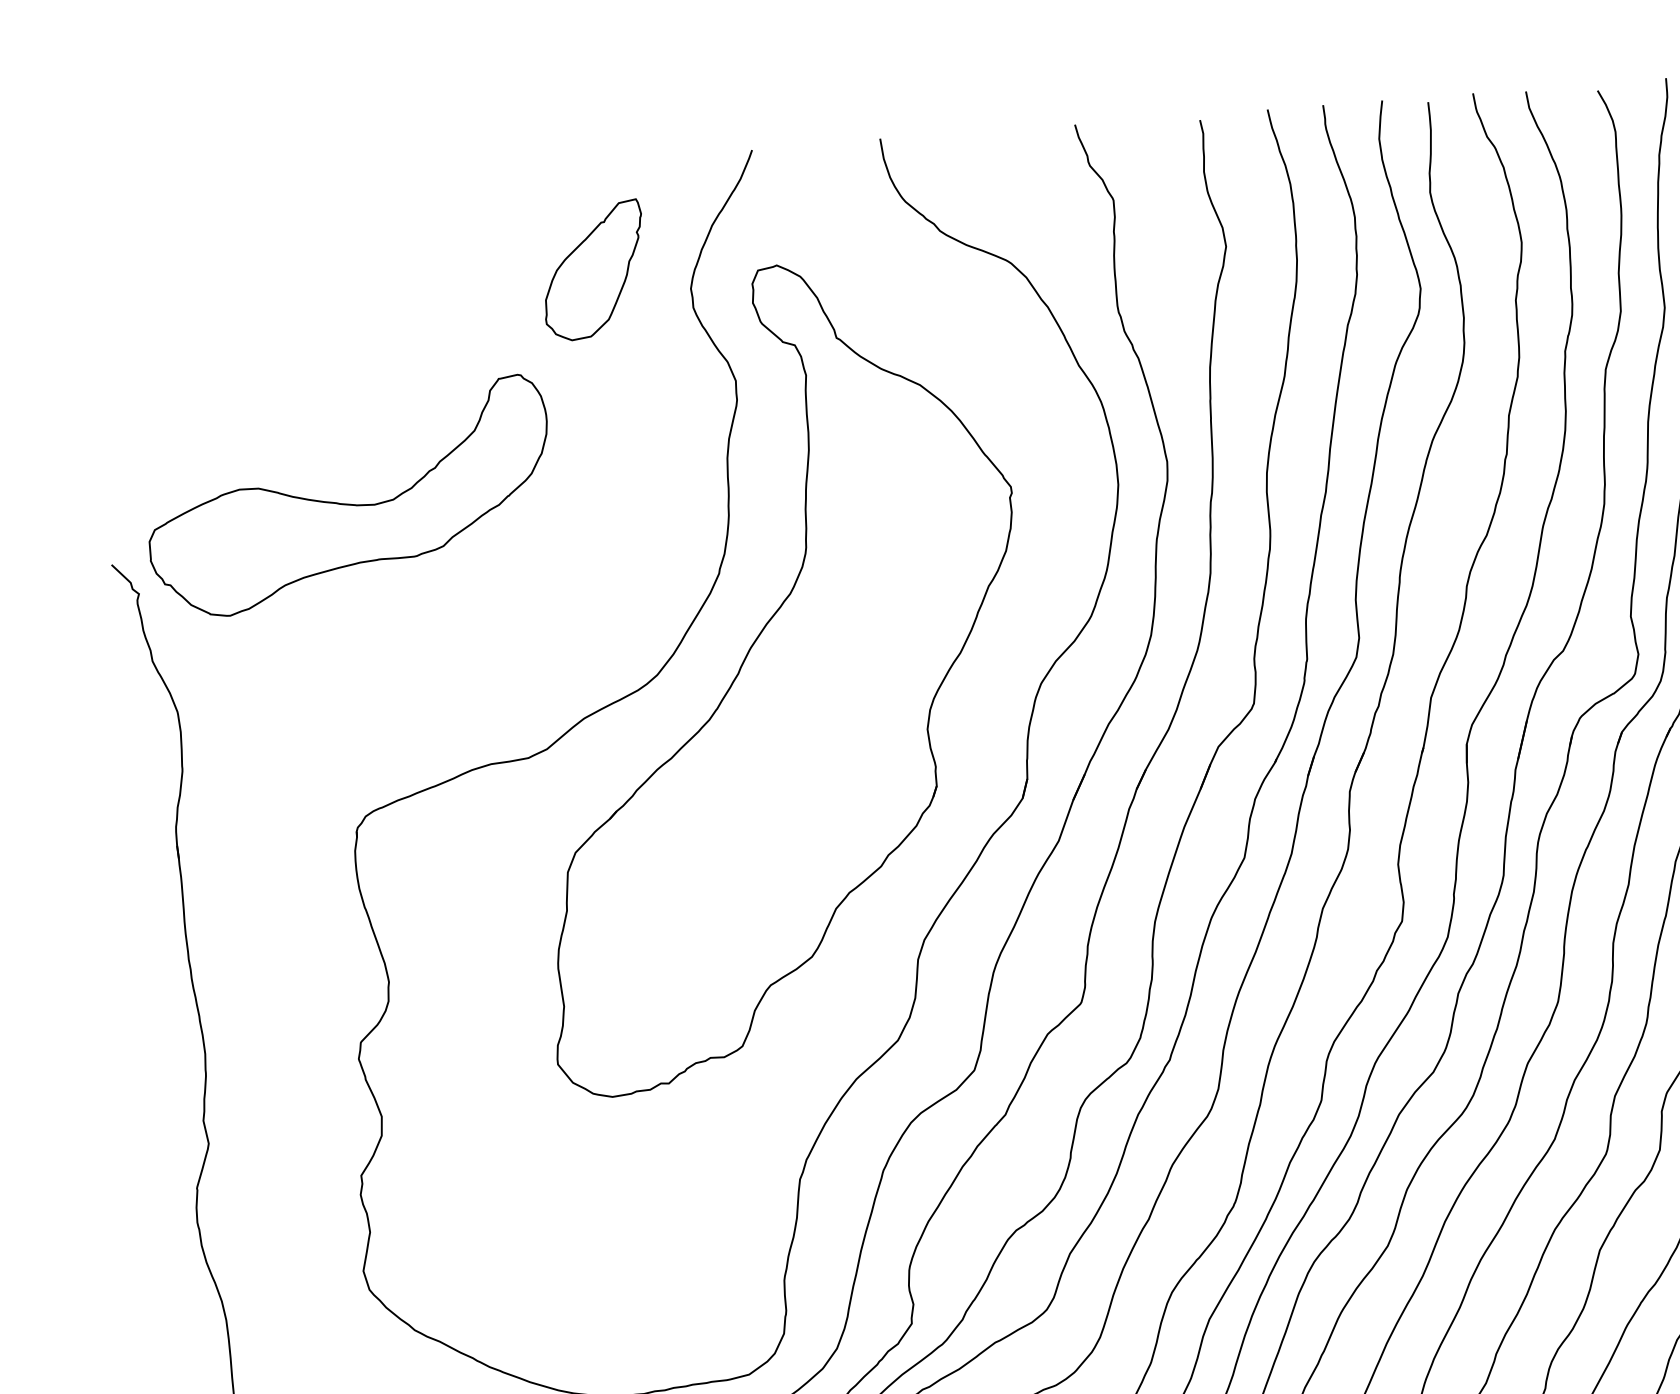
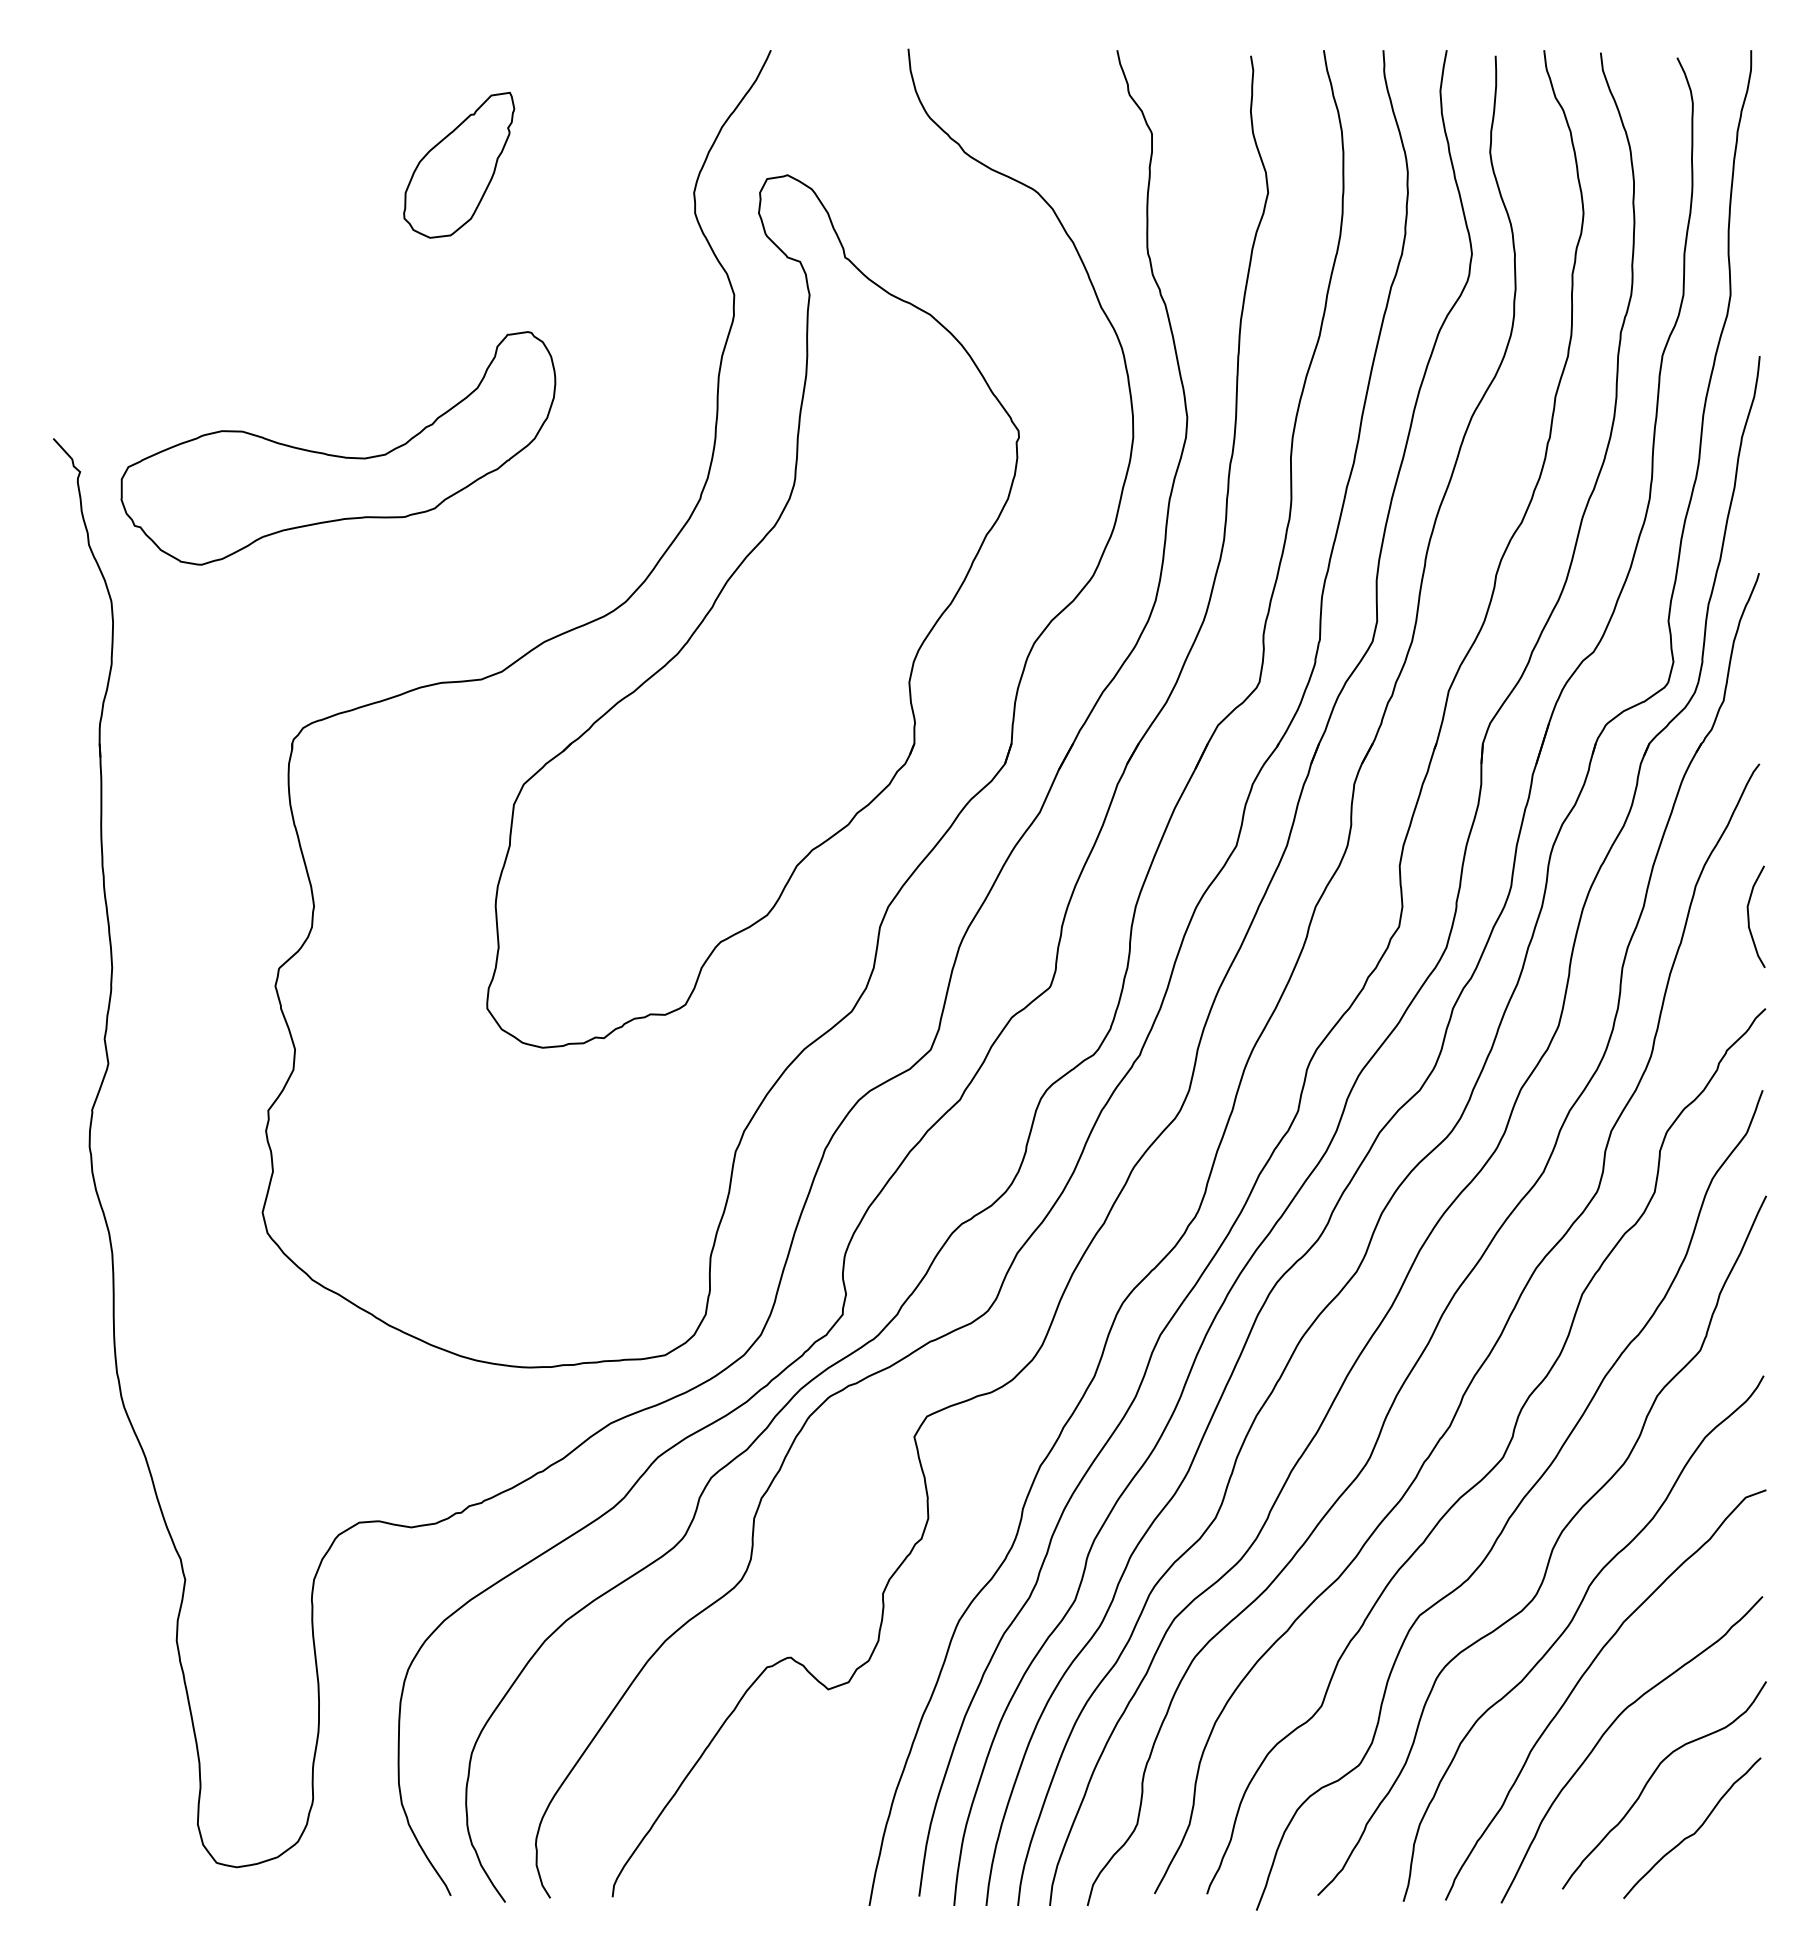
part: (594, 269) -> (459, 164), moved
part: (349, 503) -> (338, 455), moved

